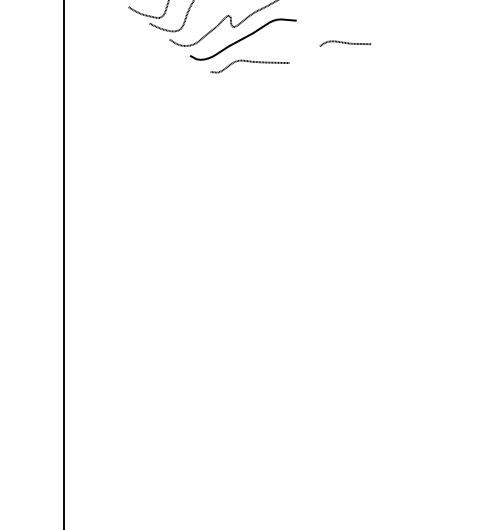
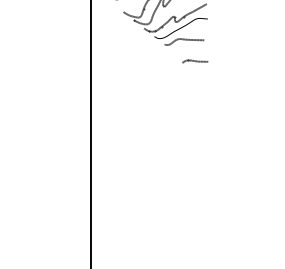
curve: (345, 43) -> (195, 61), moved

